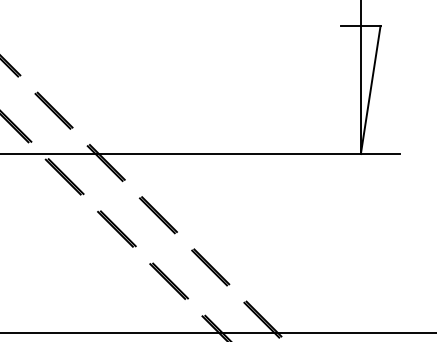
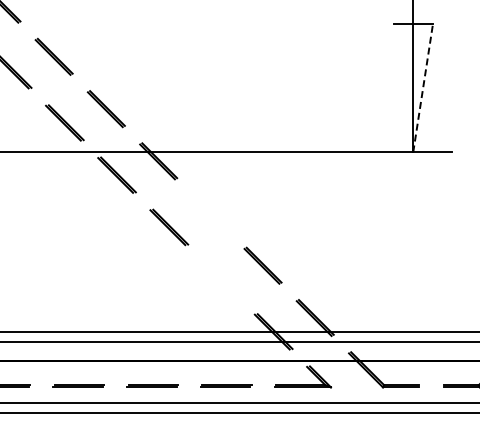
line: (371, 90) -> (423, 88), solid -> dashed
line: (158, 215) -> (210, 213), removed
line: (169, 281) -> (221, 279), removed

